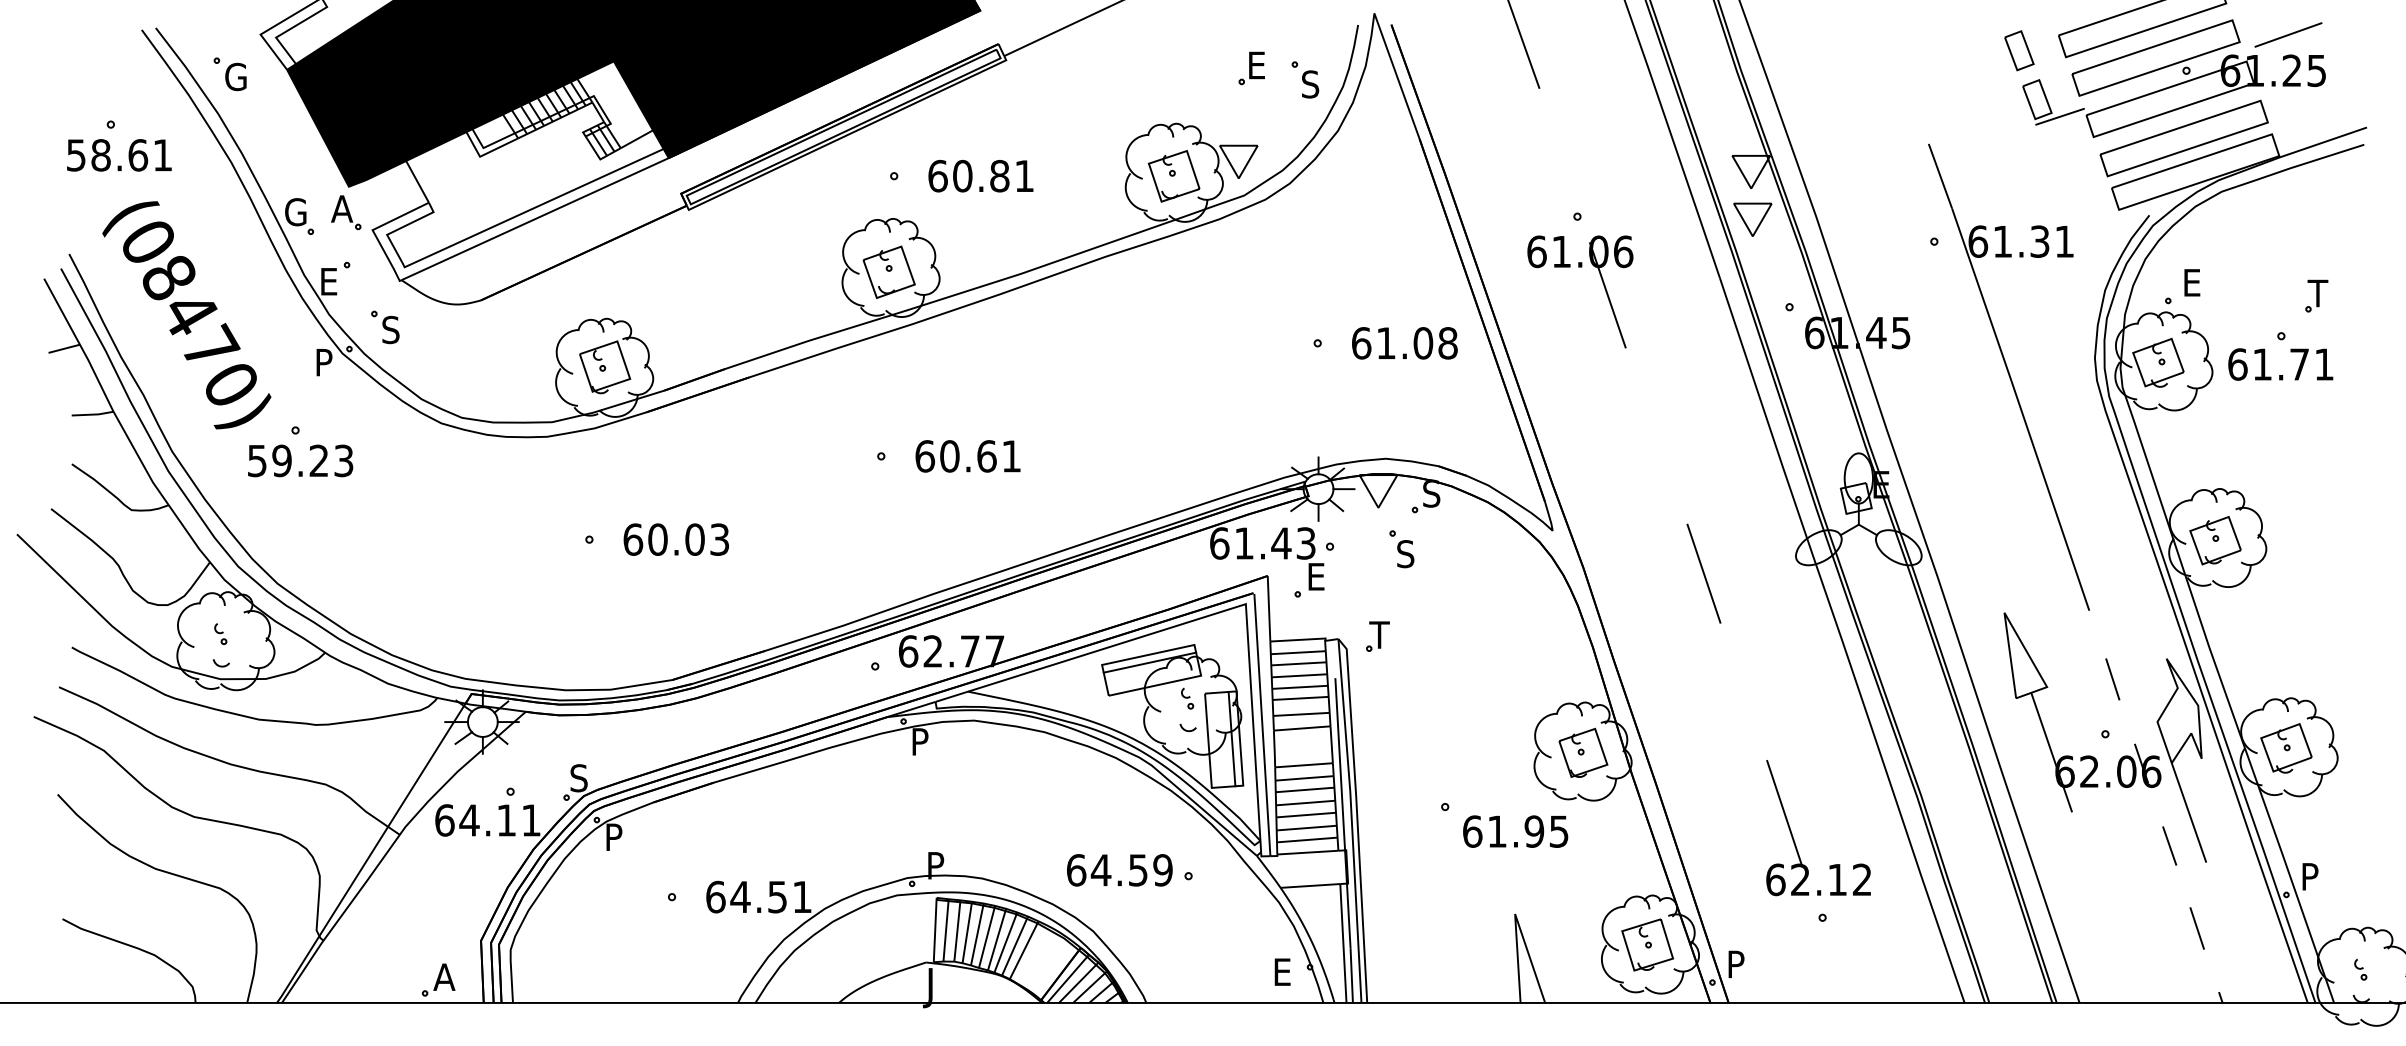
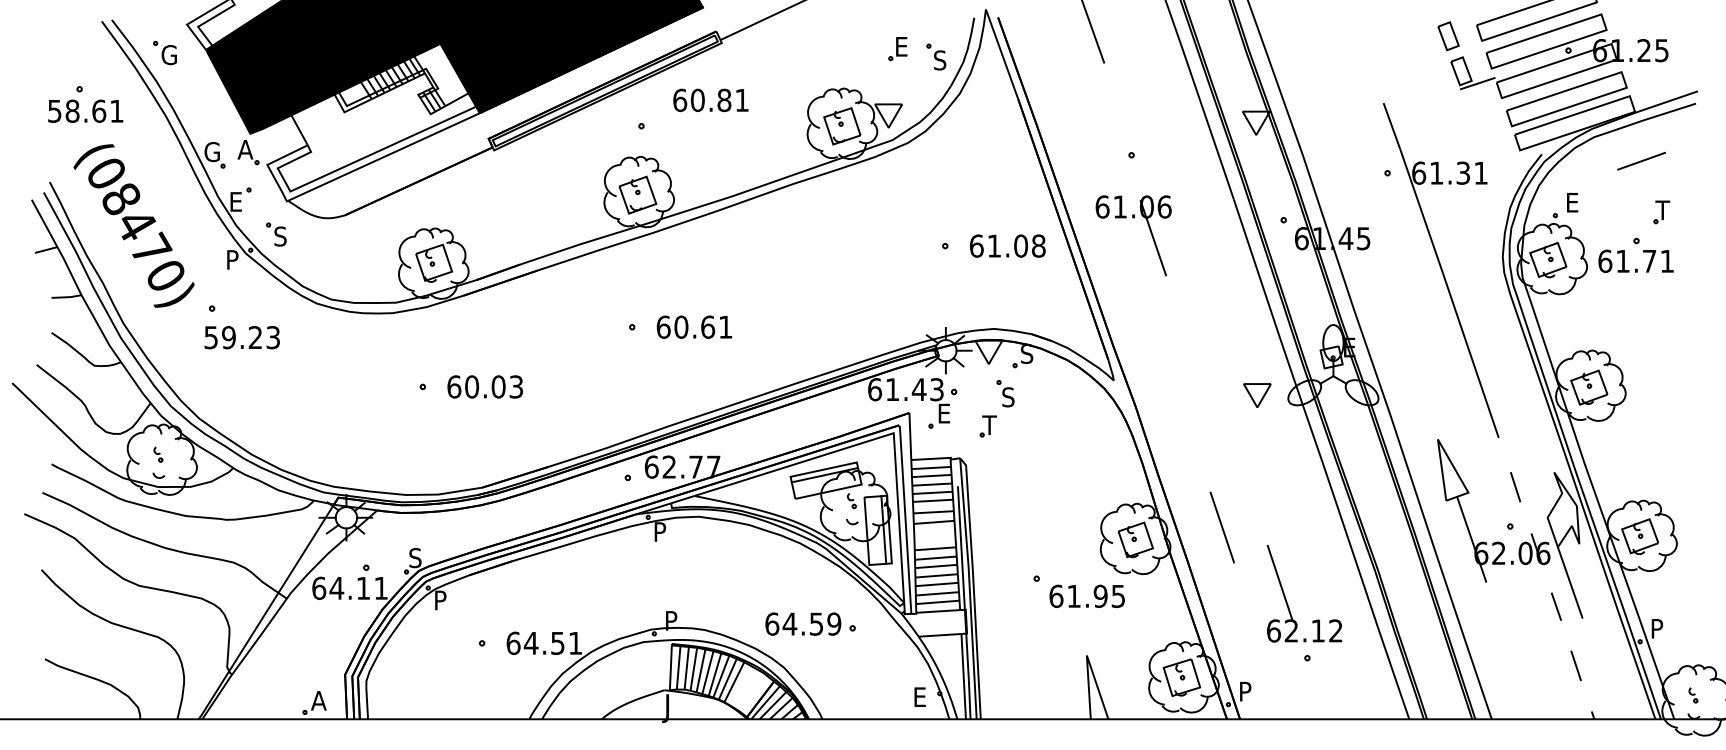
line: (2288, 34) -> (1641, 160), moved
text: (980, 176) -> (710, 100), moved
part: (1752, 219) -> (1257, 395), moved
part: (1602, 283) -> (1149, 229), moved
text: (300, 460) -> (242, 337), moved
line: (1703, 573) -> (1222, 527), moved
part: (1377, 636) -> (988, 426), moved

